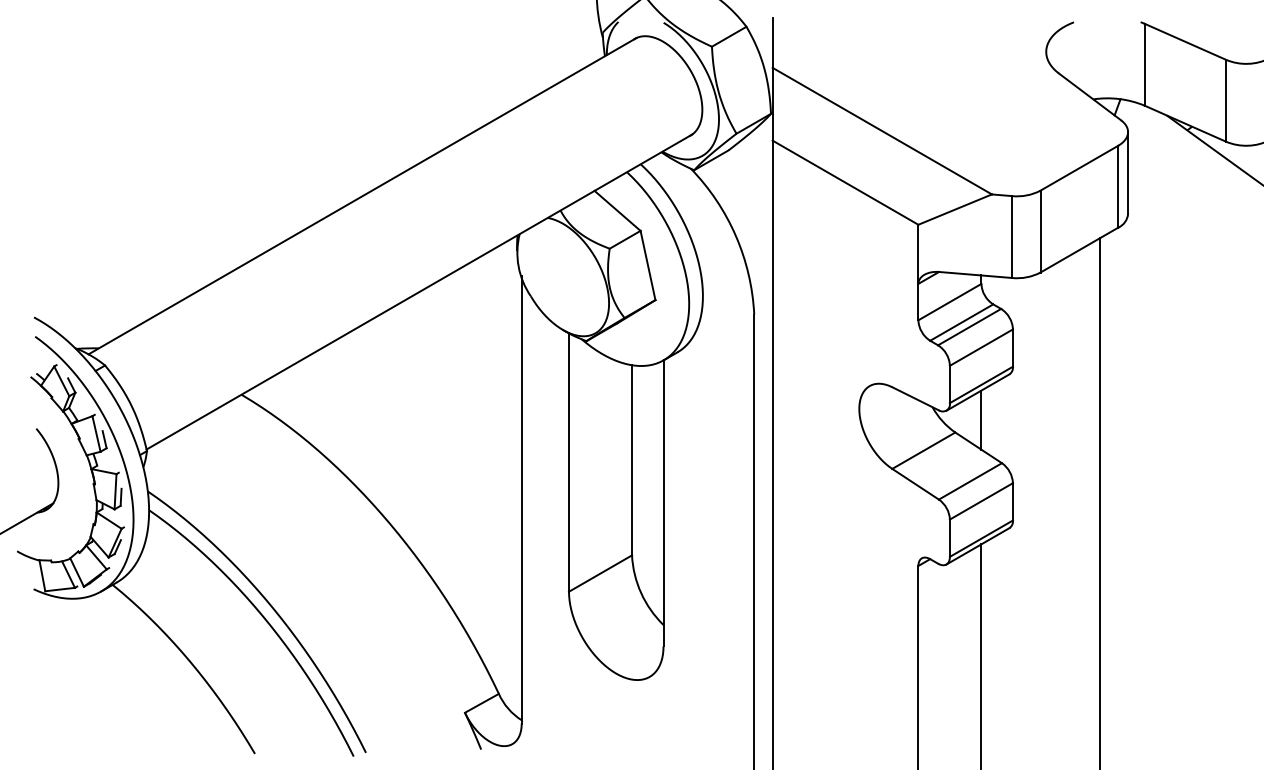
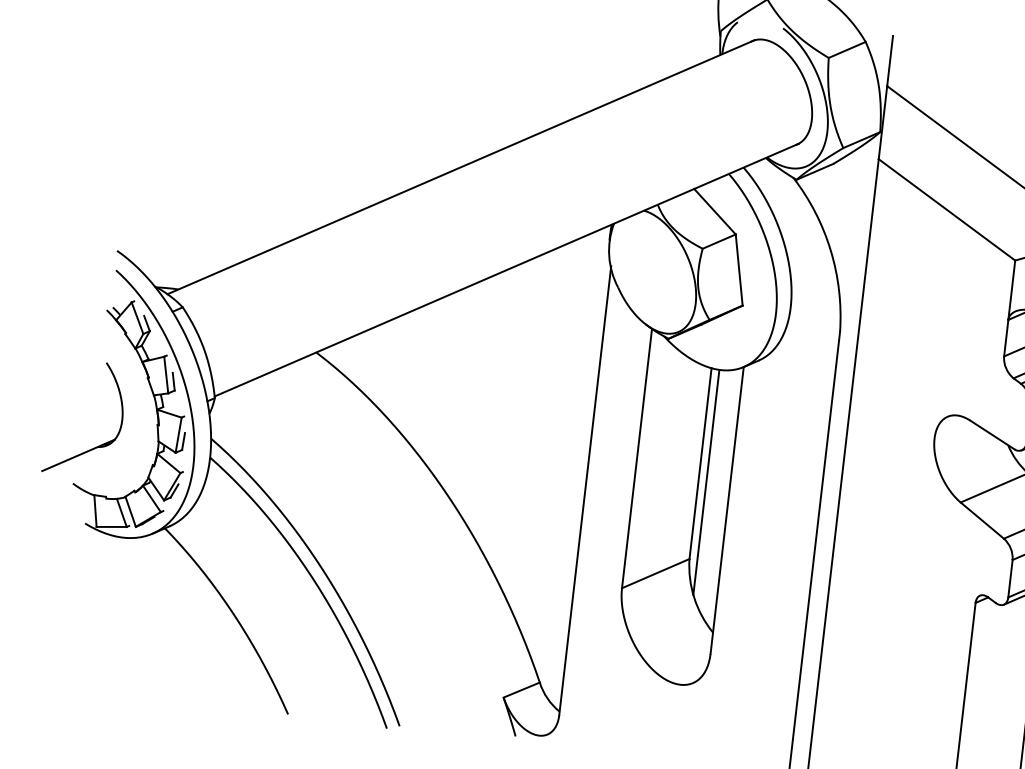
line: (639, 478) -> (705, 482), added

